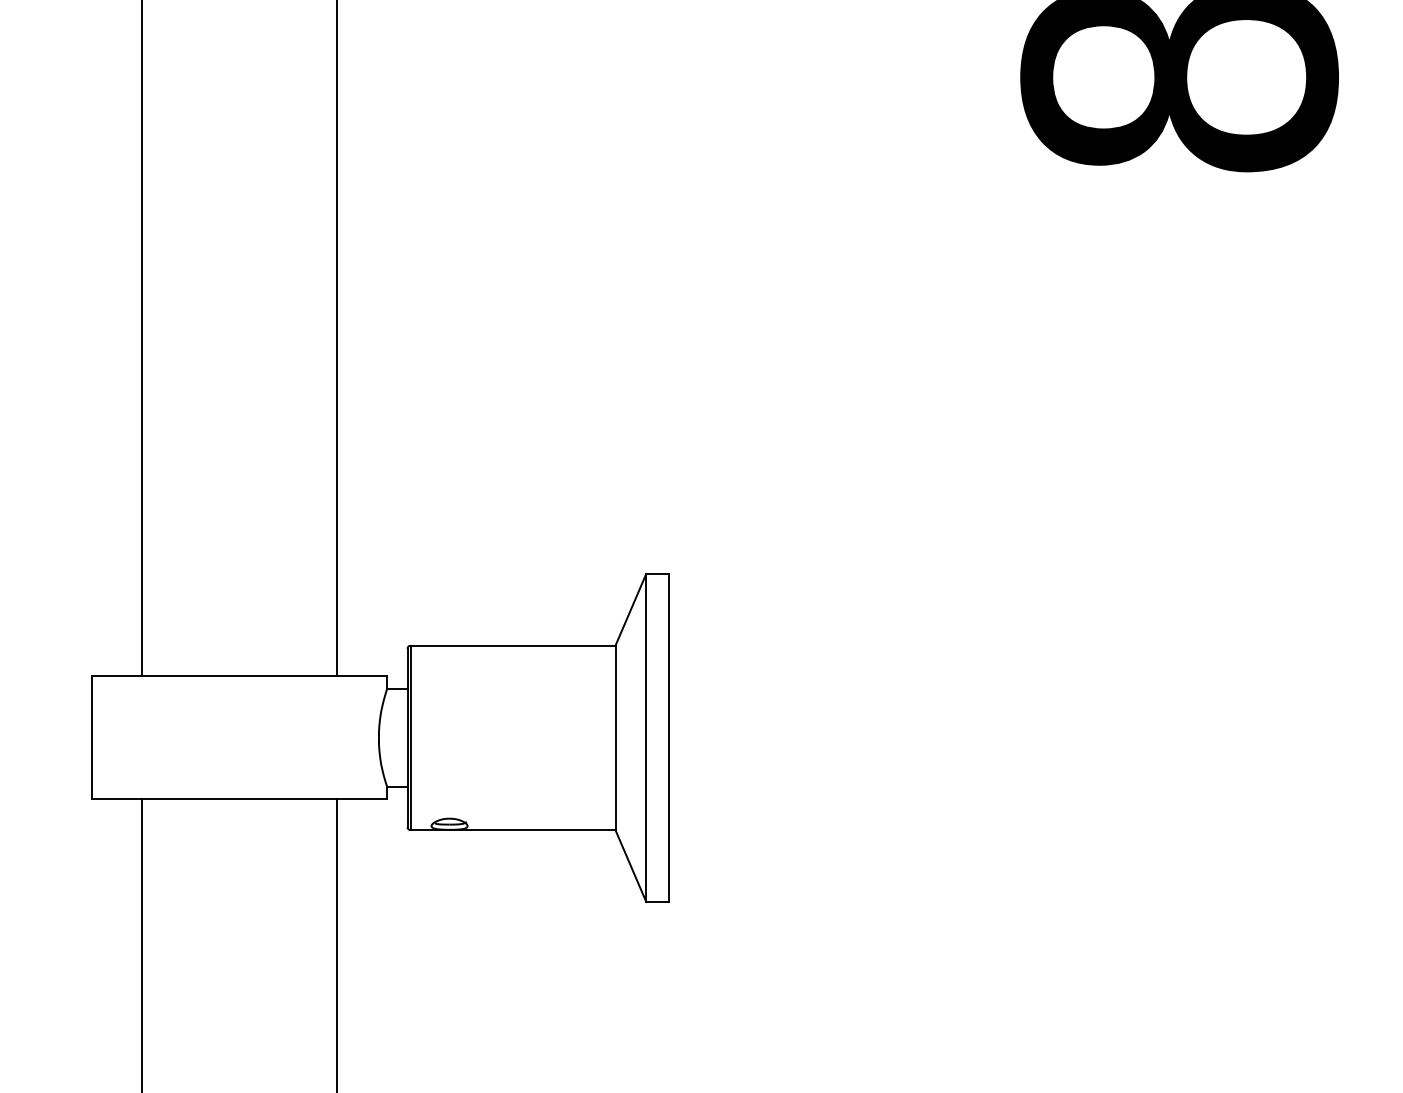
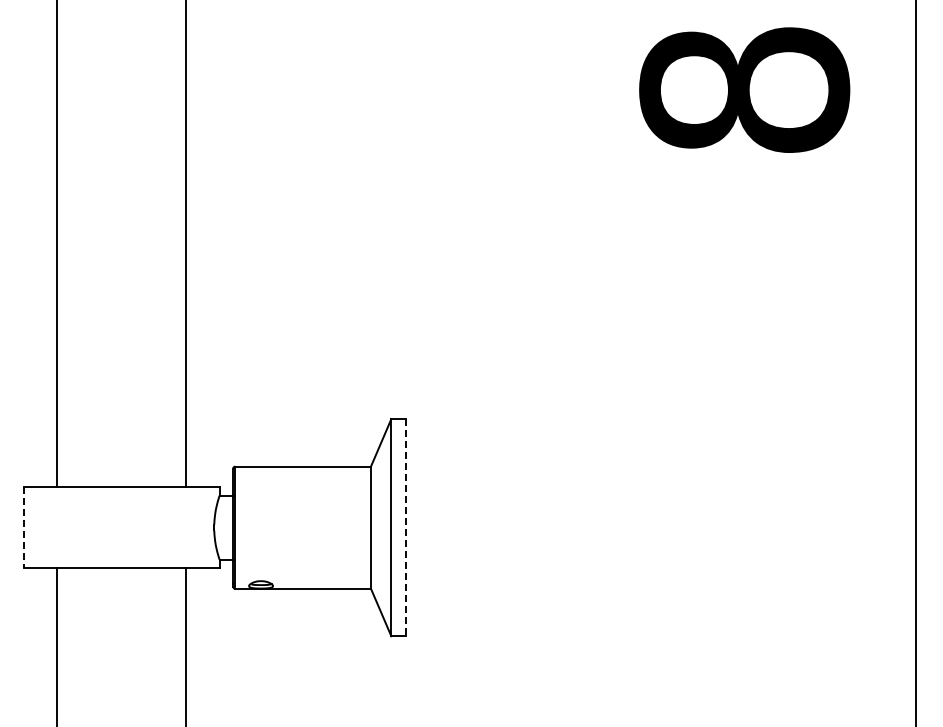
line: (92, 737) -> (24, 527), solid -> dashed
line: (669, 737) -> (406, 527), solid -> dashed

